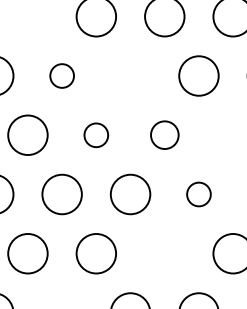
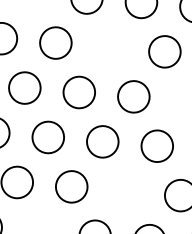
circle: (61, 75) -> (55, 42), size x1.67
circle: (164, 134) -> (133, 96), size x1.43
circle: (96, 135) -> (79, 92), size x1.67
circle: (198, 194) -> (156, 146), size x1.67

